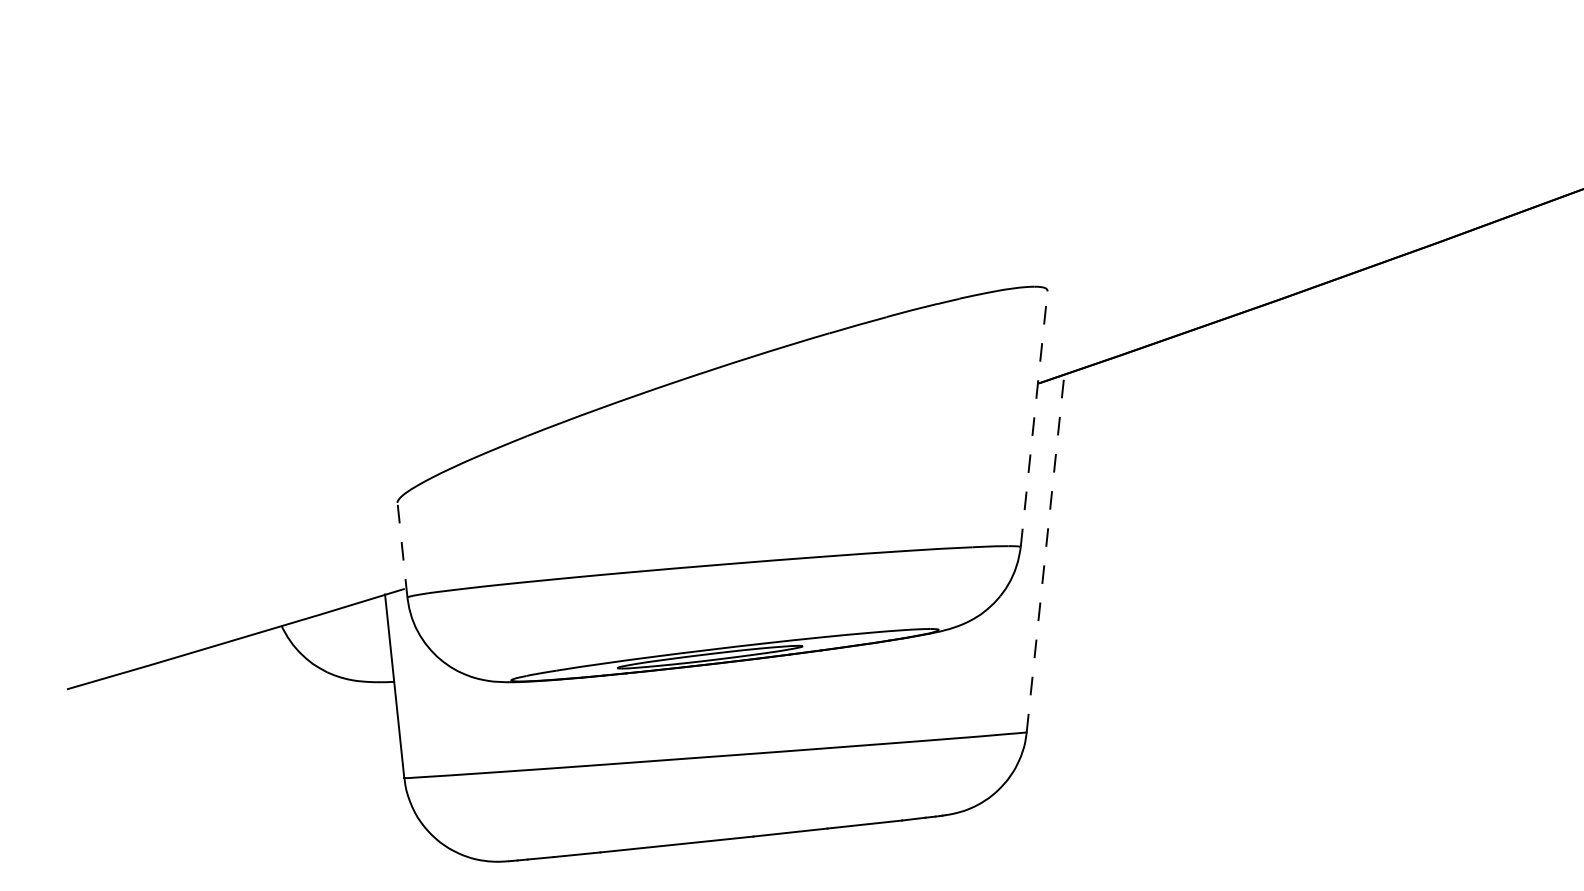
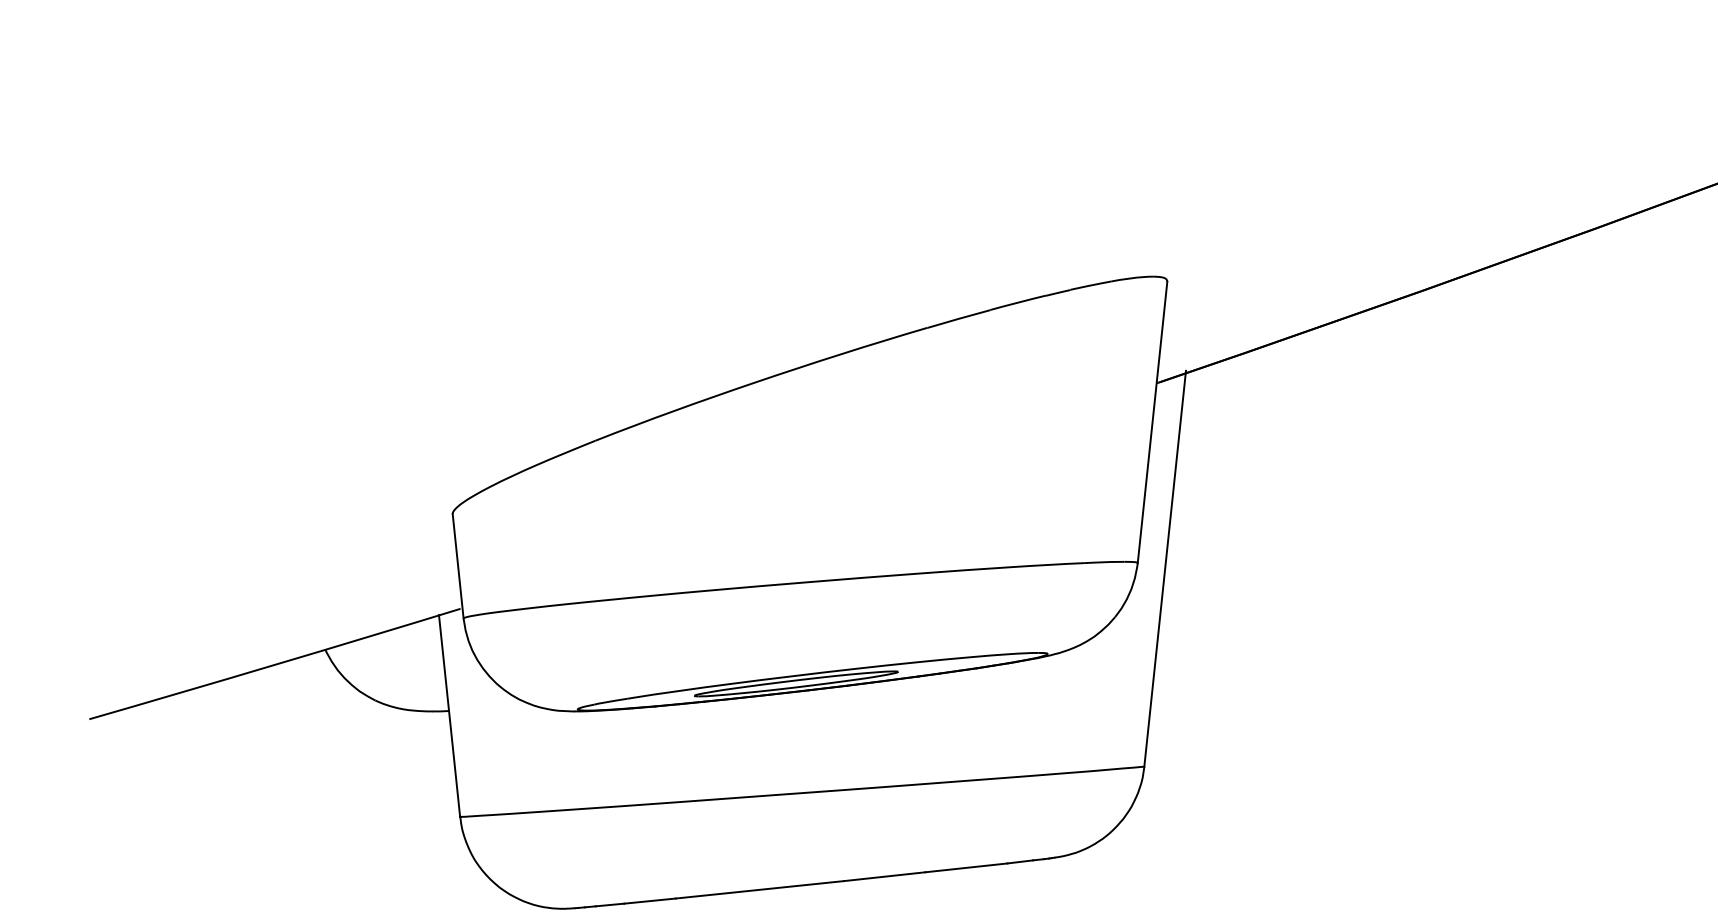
line: (1034, 419) -> (1152, 422), dashed -> solid
line: (402, 550) -> (458, 566), dashed -> solid
line: (1045, 551) -> (1165, 567), dashed -> solid

